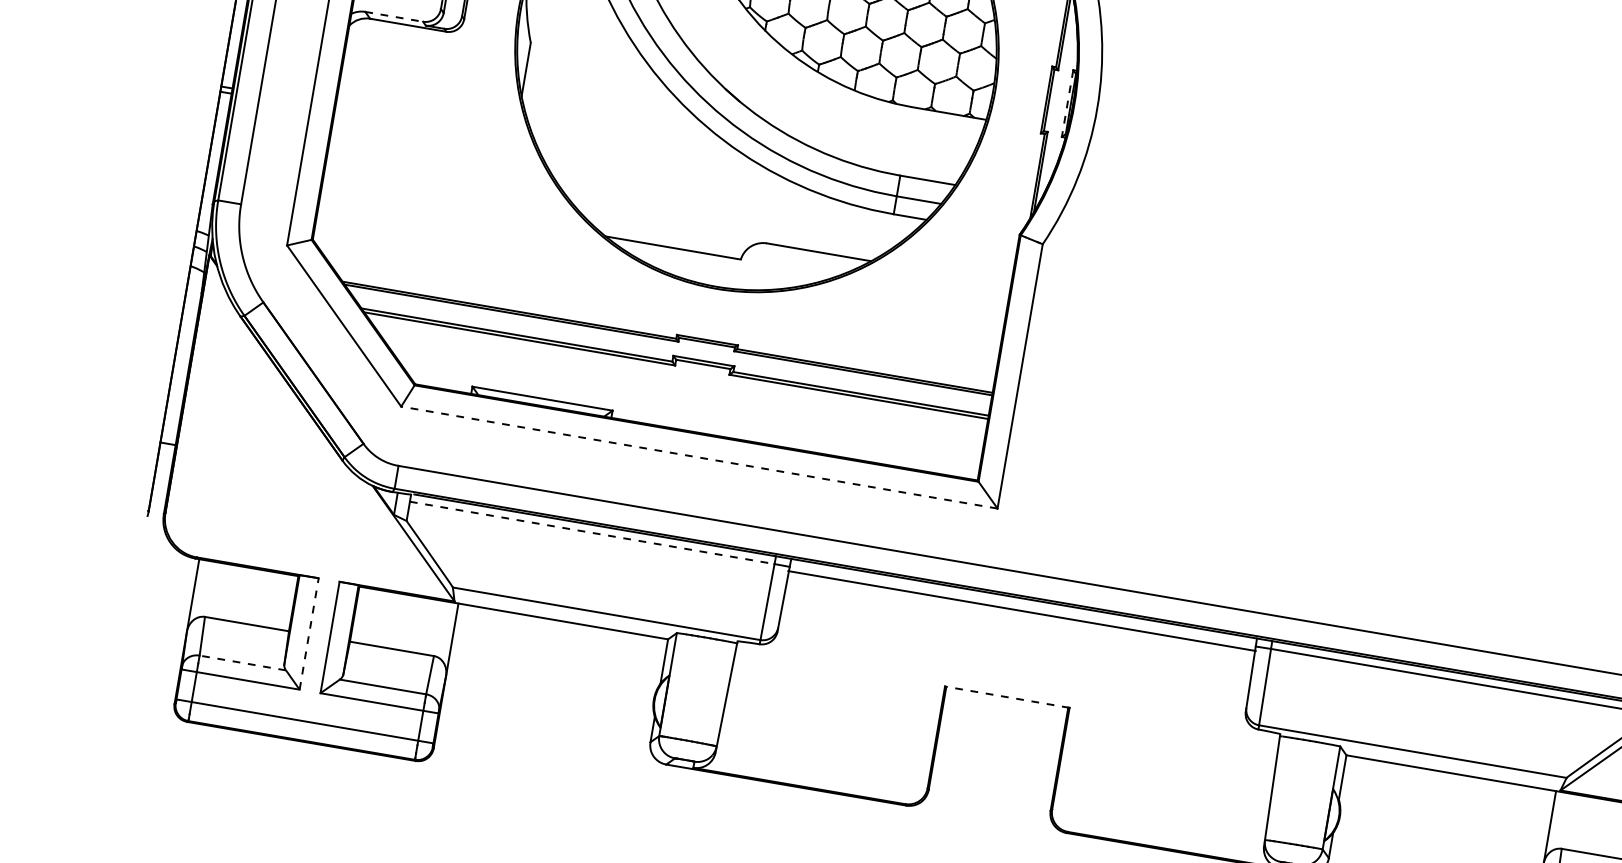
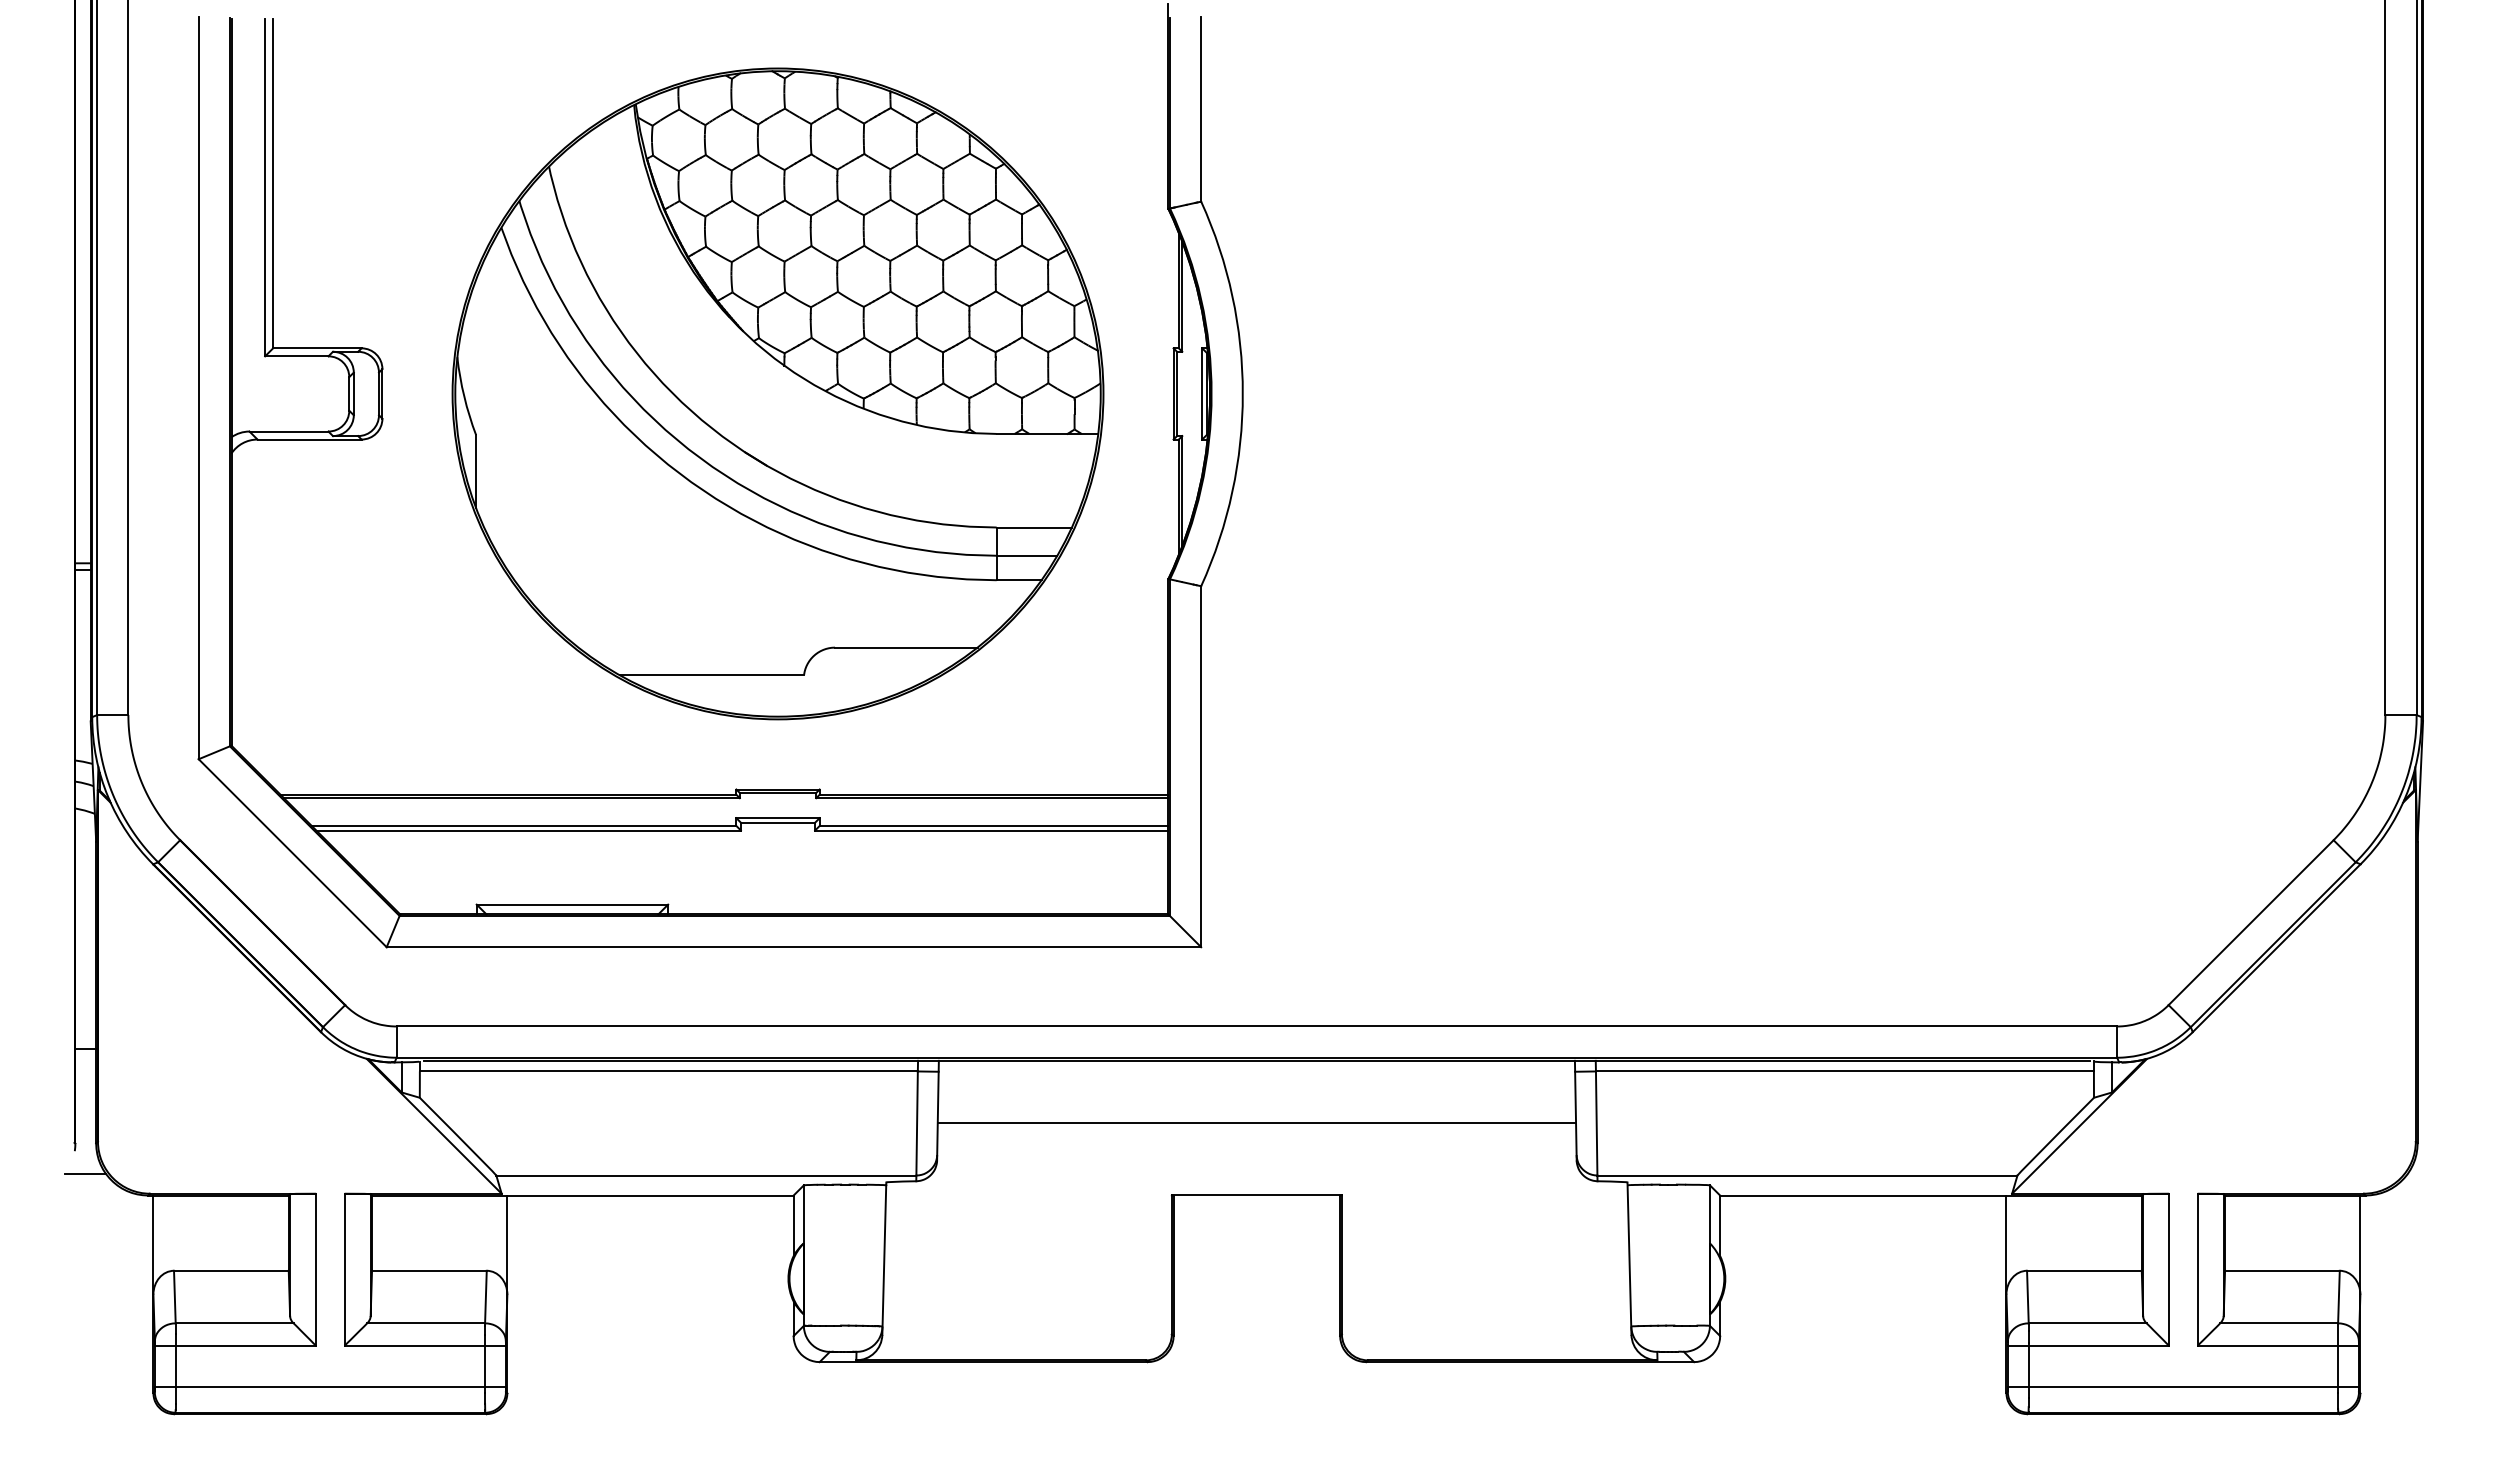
line: (394, 16) -> (289, 431), dashed -> solid
line: (1067, 103) -> (1202, 393), dashed -> solid
line: (699, 457) -> (793, 947), dashed -> solid
line: (592, 533) -> (669, 1071), dashed -> solid
line: (152, 535) -> (85, 1174), added
line: (1021, 610) -> (1256, 1122), moved
line: (309, 633) -> (316, 1269), dashed -> solid
line: (242, 663) -> (234, 1323), dashed -> solid
line: (1006, 697) -> (1256, 1195), dashed -> solid

